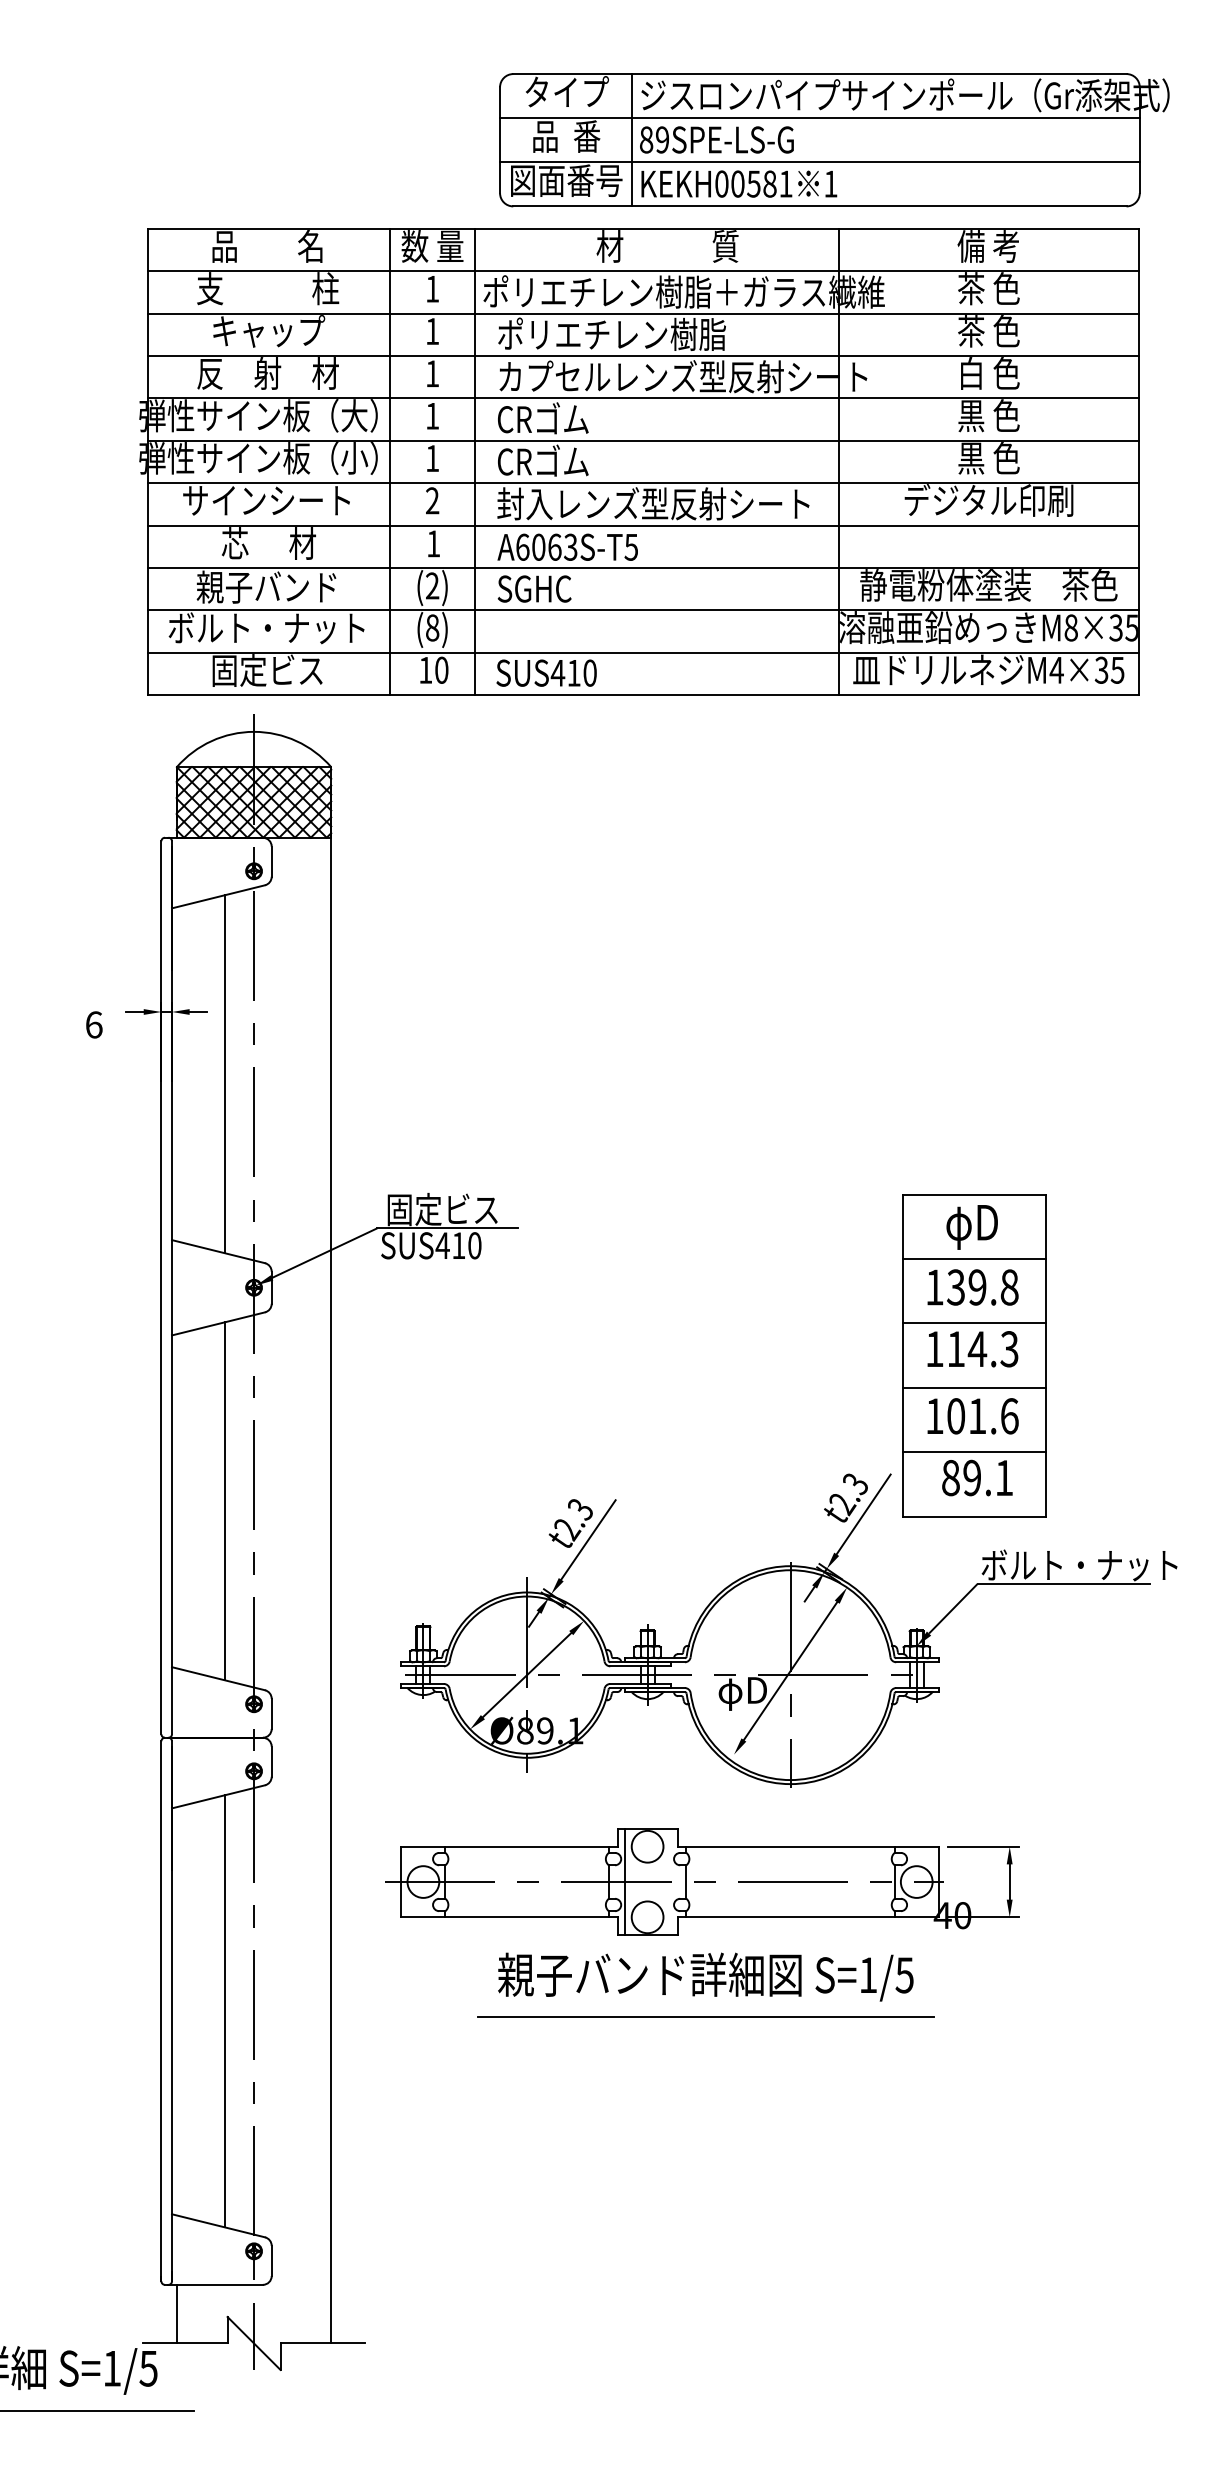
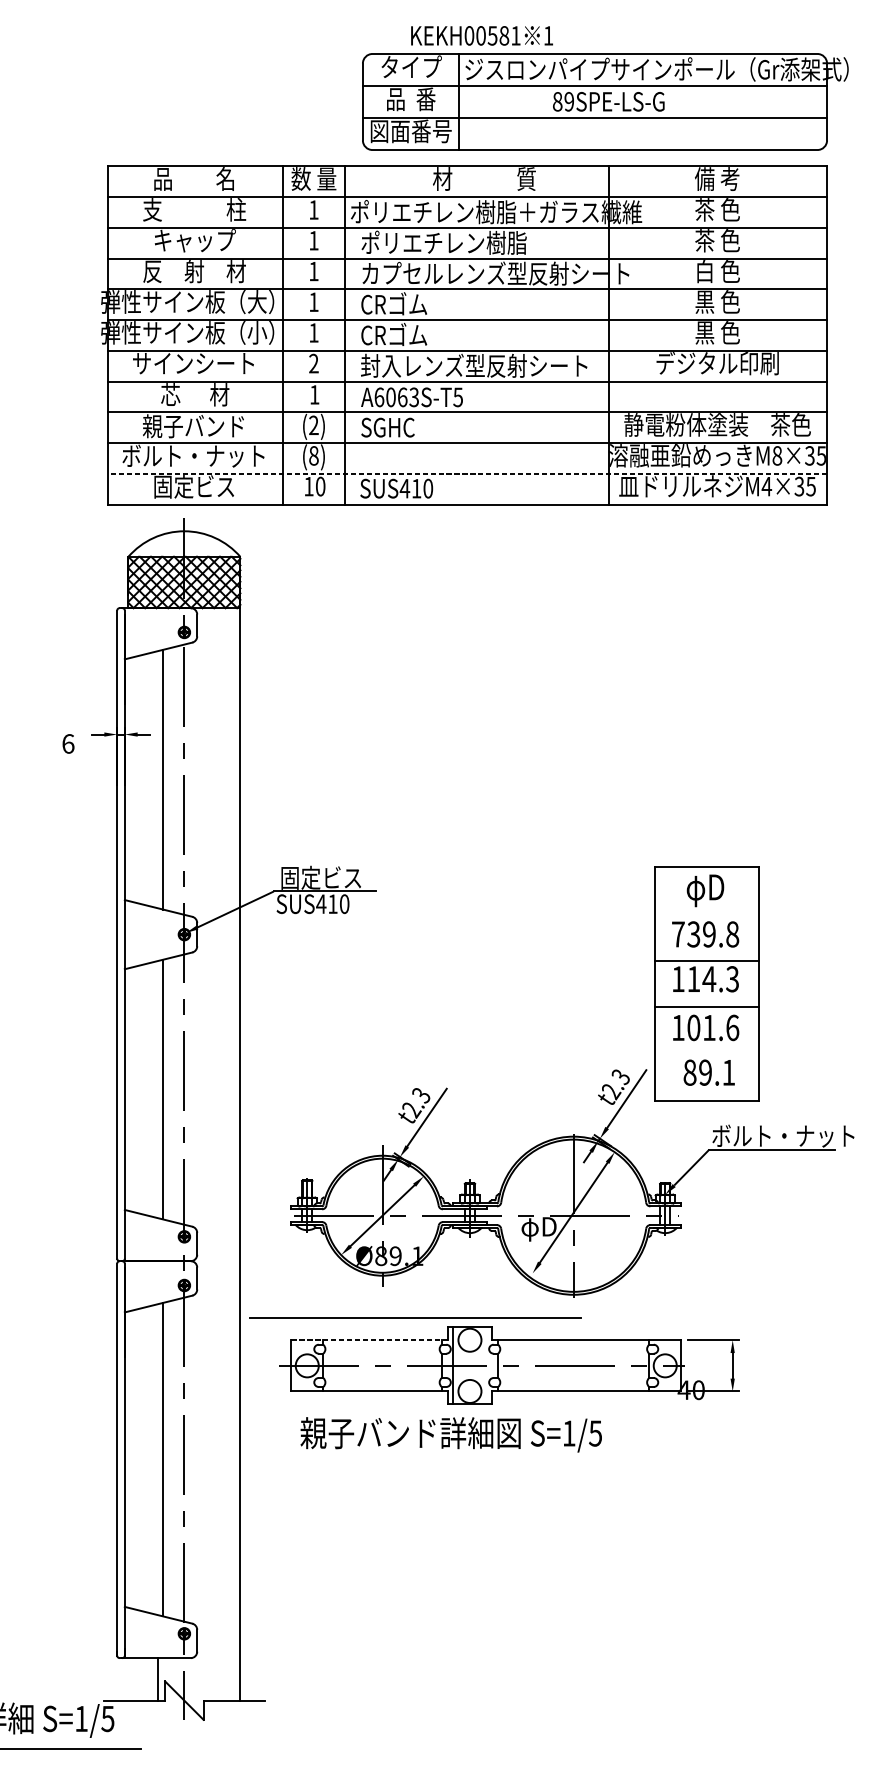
text: (716, 139) -> (608, 101), moved
text: (739, 183) -> (482, 35), moved
line: (643, 652) -> (466, 473), solid -> dashed
line: (973, 1259) -> (706, 914), removed
text: (934, 1287) -> (678, 934), 139.8 -> 739.8
line: (973, 1452) -> (706, 1054), removed
line: (508, 1846) -> (369, 1340), solid -> dashed
text: (705, 1976) -> (451, 1434), moved
line: (705, 2016) -> (414, 1317), moved
line: (176, 2313) -> (157, 1678), moved

